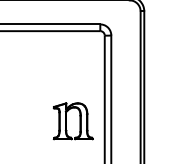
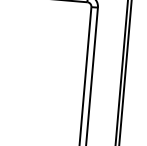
part: (72, 121) -> (51, 89), removed

